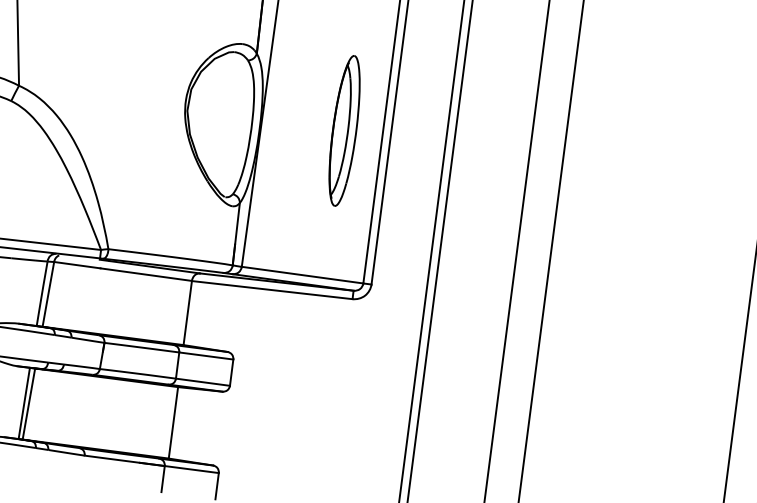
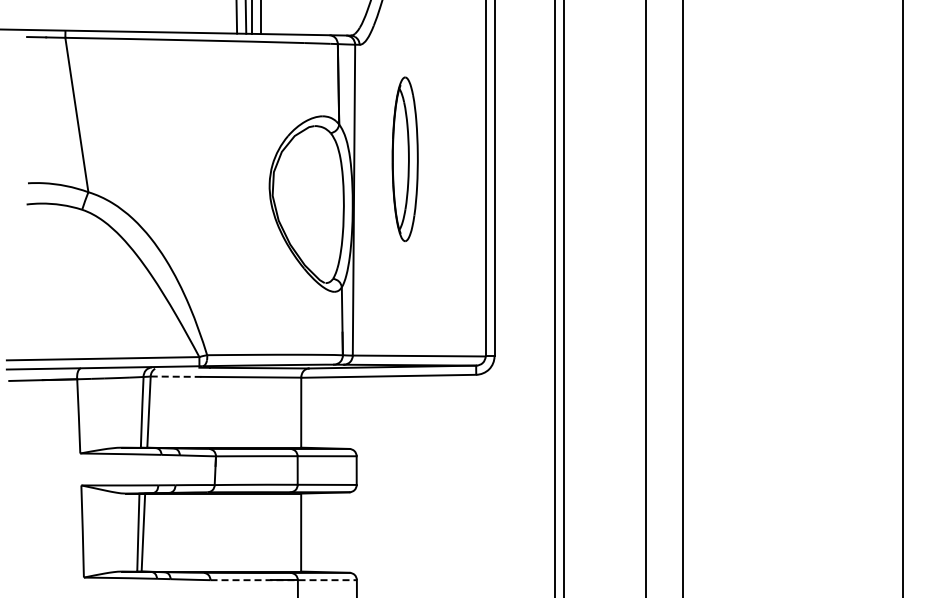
part: (344, 130) -> (404, 158), moved
line: (77, 265) -> (176, 376), solid -> dashed
line: (152, 464) -> (284, 580), solid -> dashed

